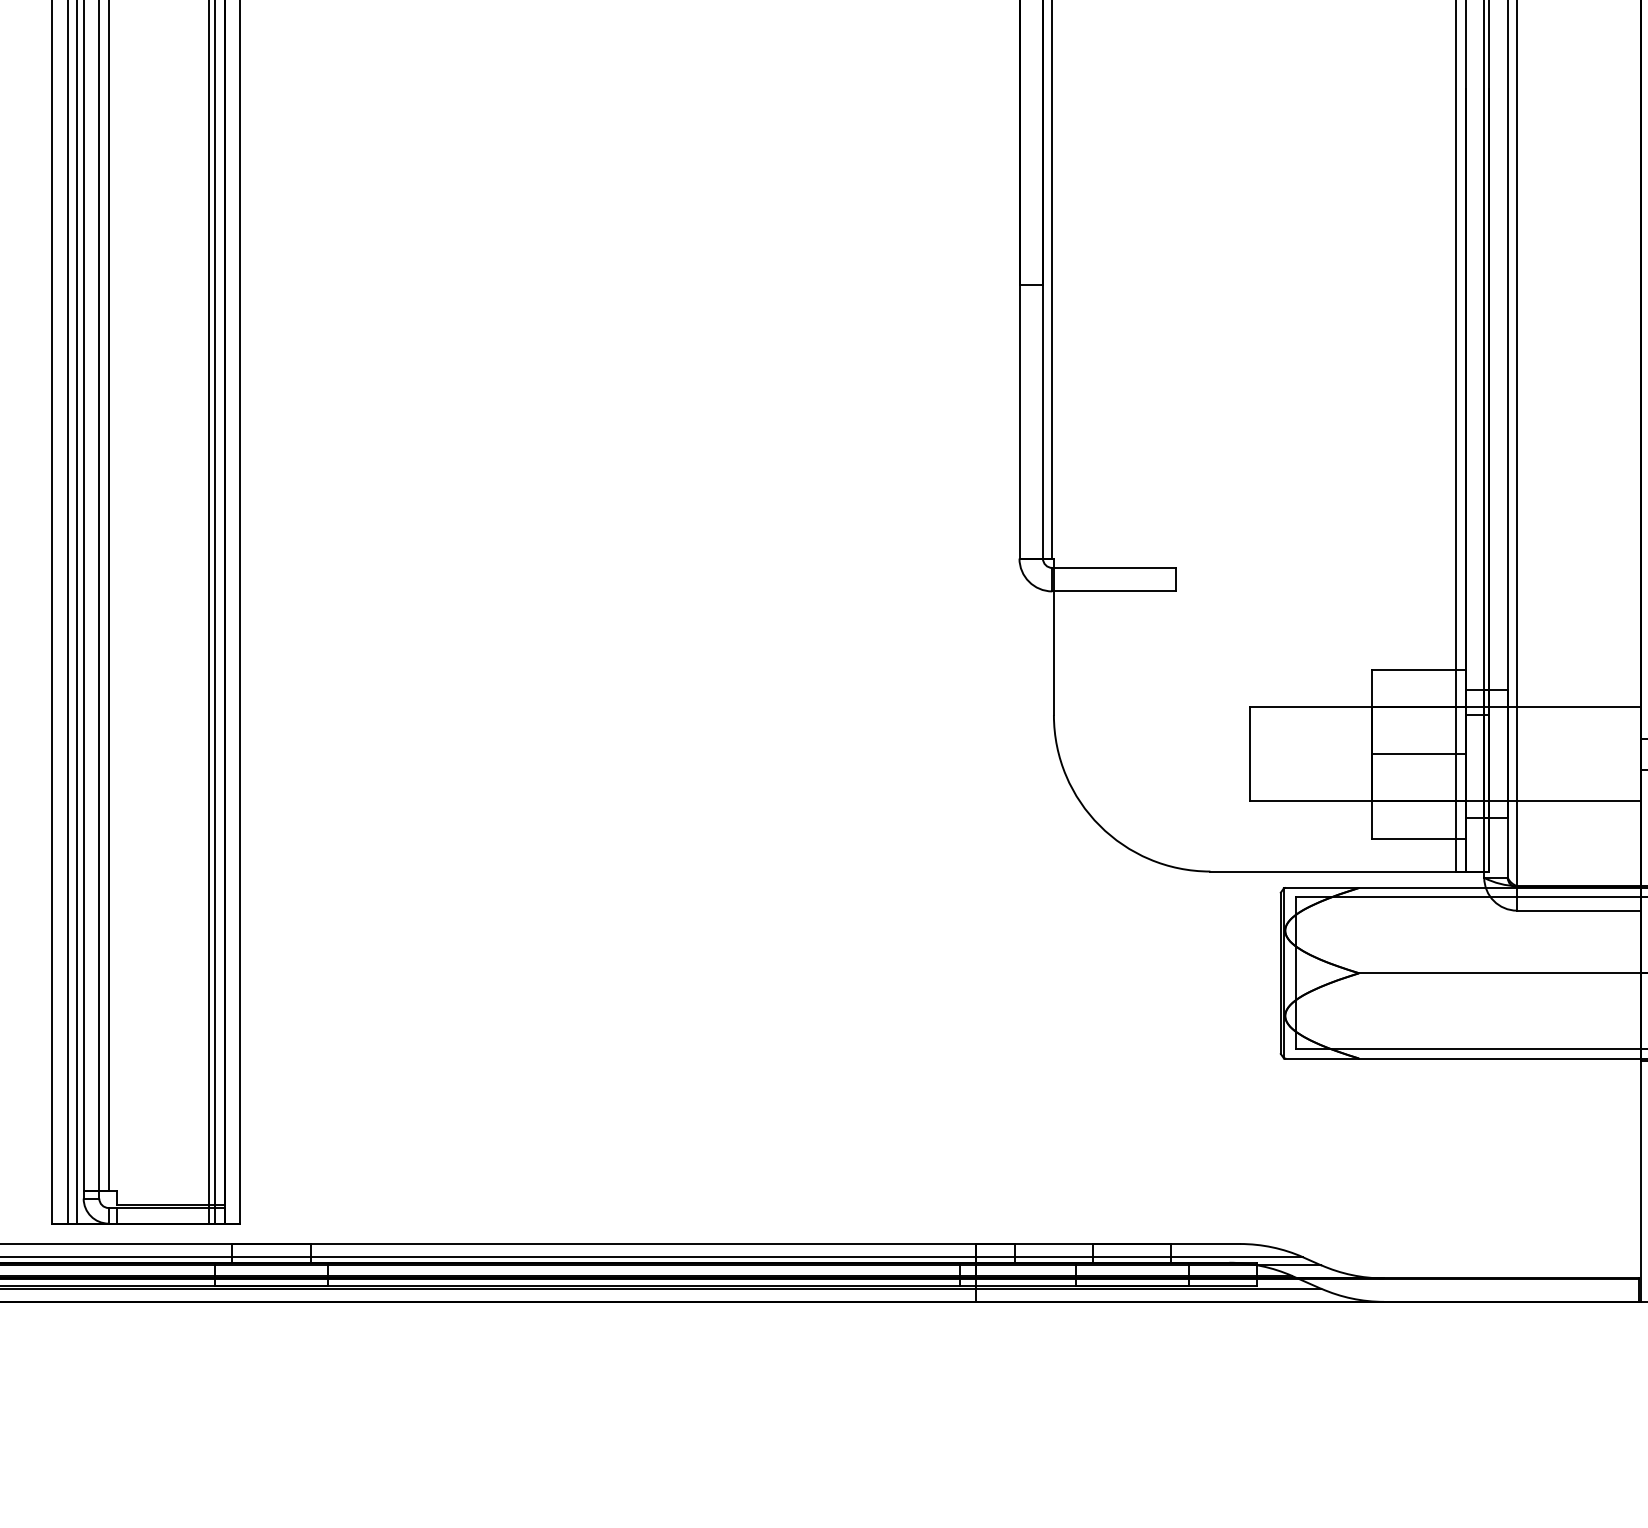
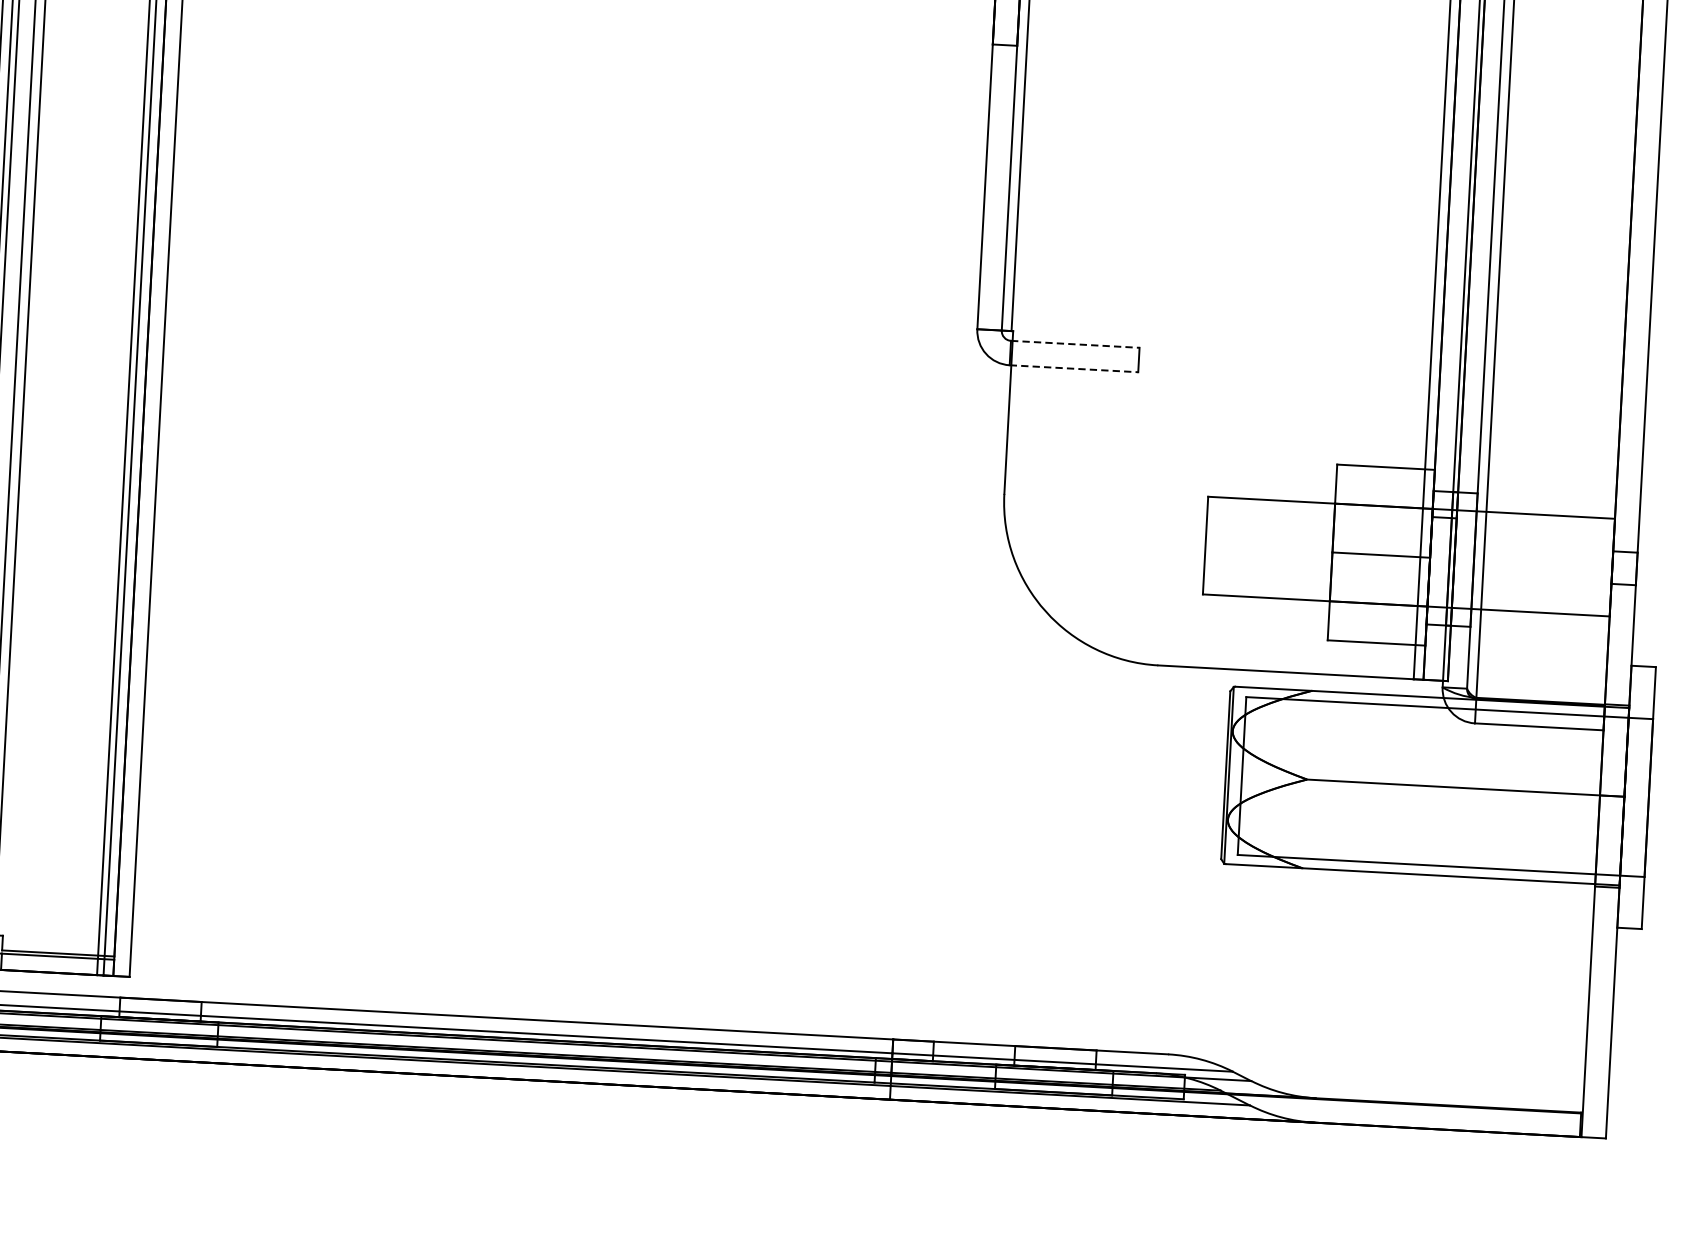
line: (1114, 567) -> (1075, 343), solid -> dashed
line: (1114, 591) -> (1074, 368), solid -> dashed

